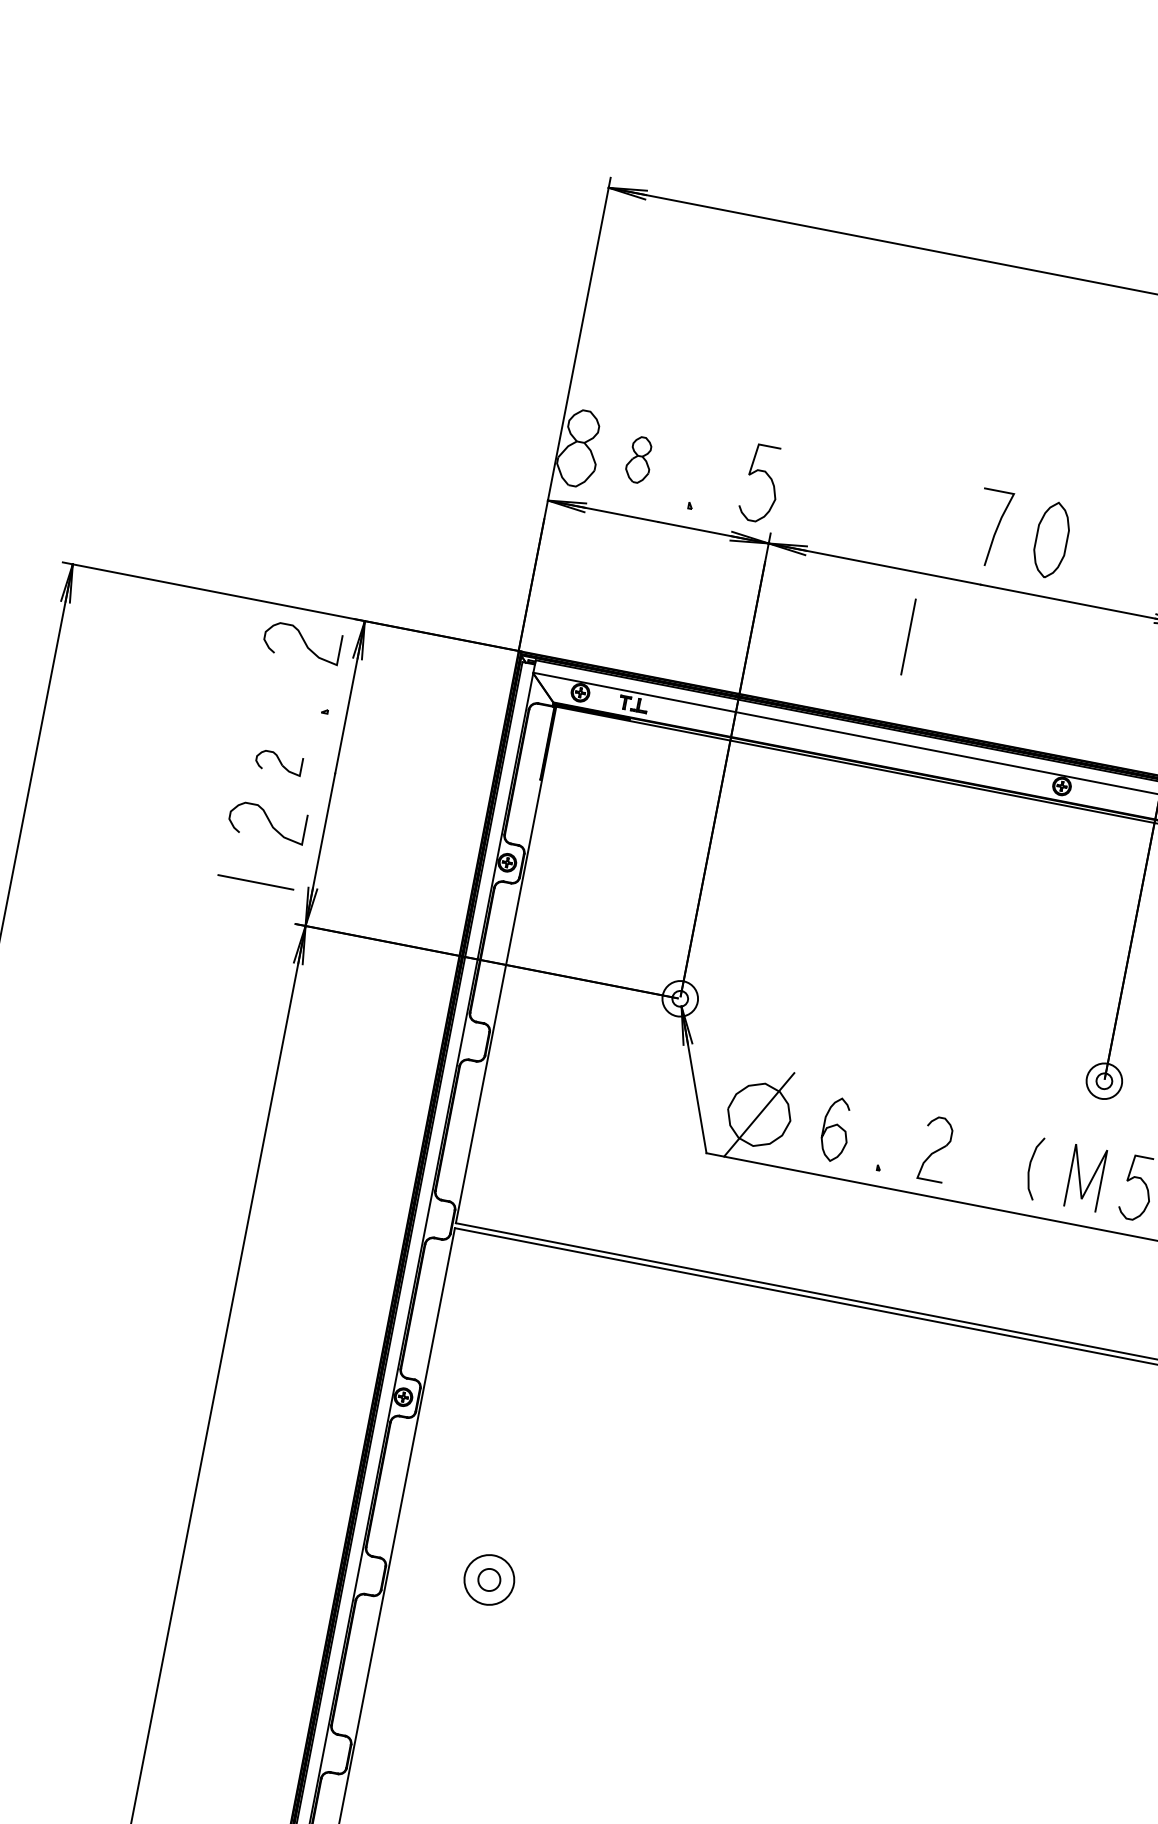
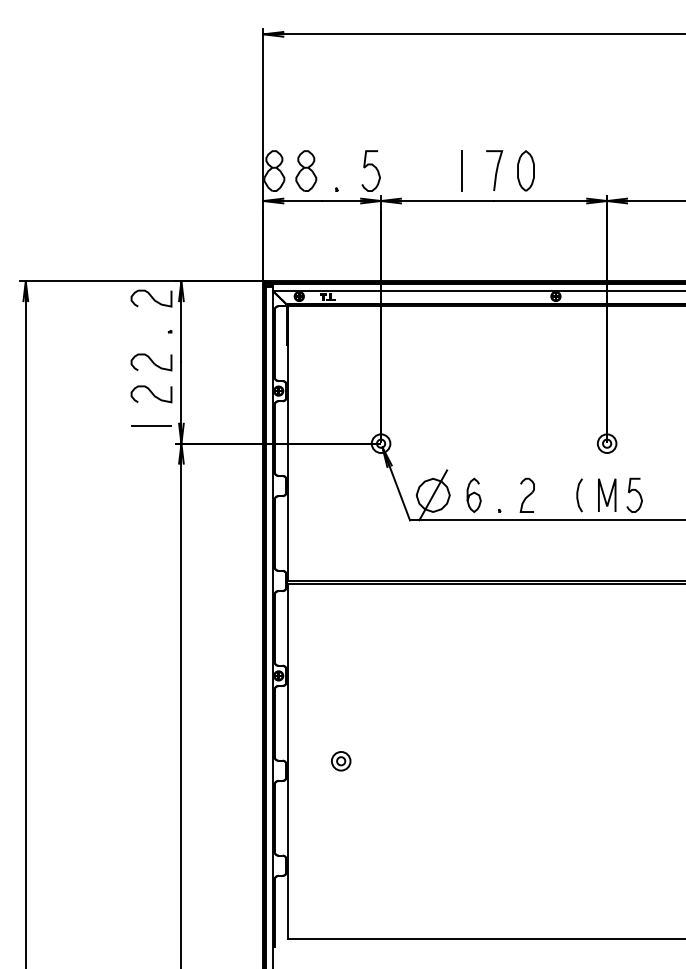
part: (639, 458) -> (306, 170), size x1.67
line: (907, 635) -> (461, 170), moved
part: (279, 762) -> (151, 362), size x1.67
part: (490, 1580) -> (341, 761), size x0.71

